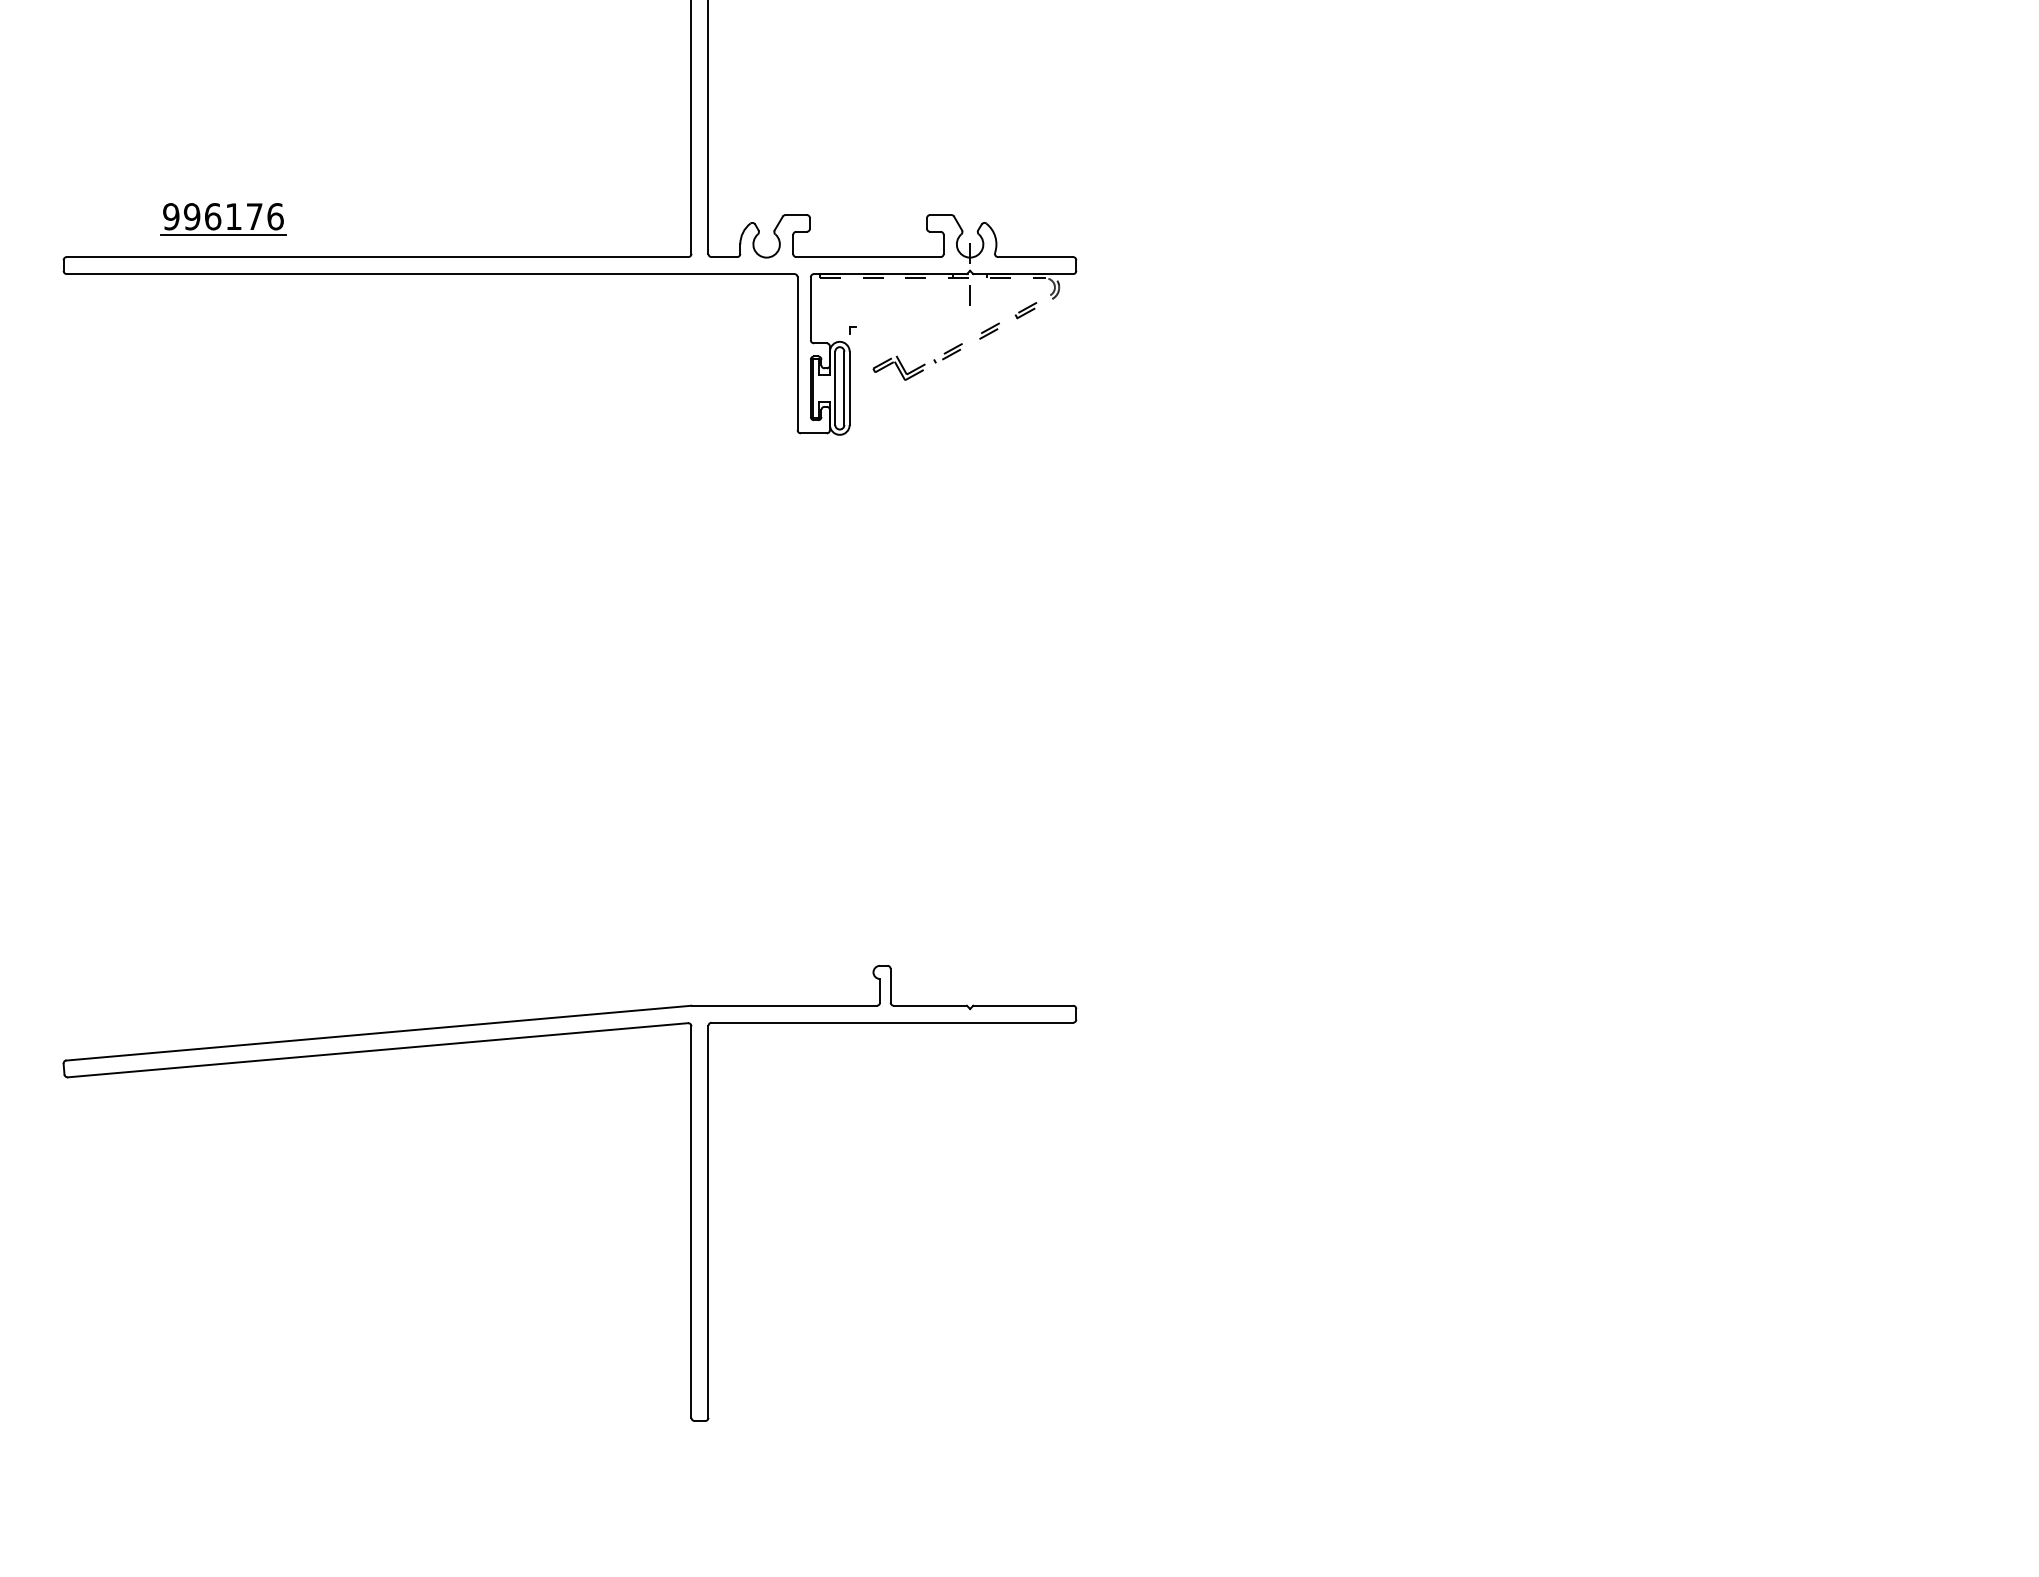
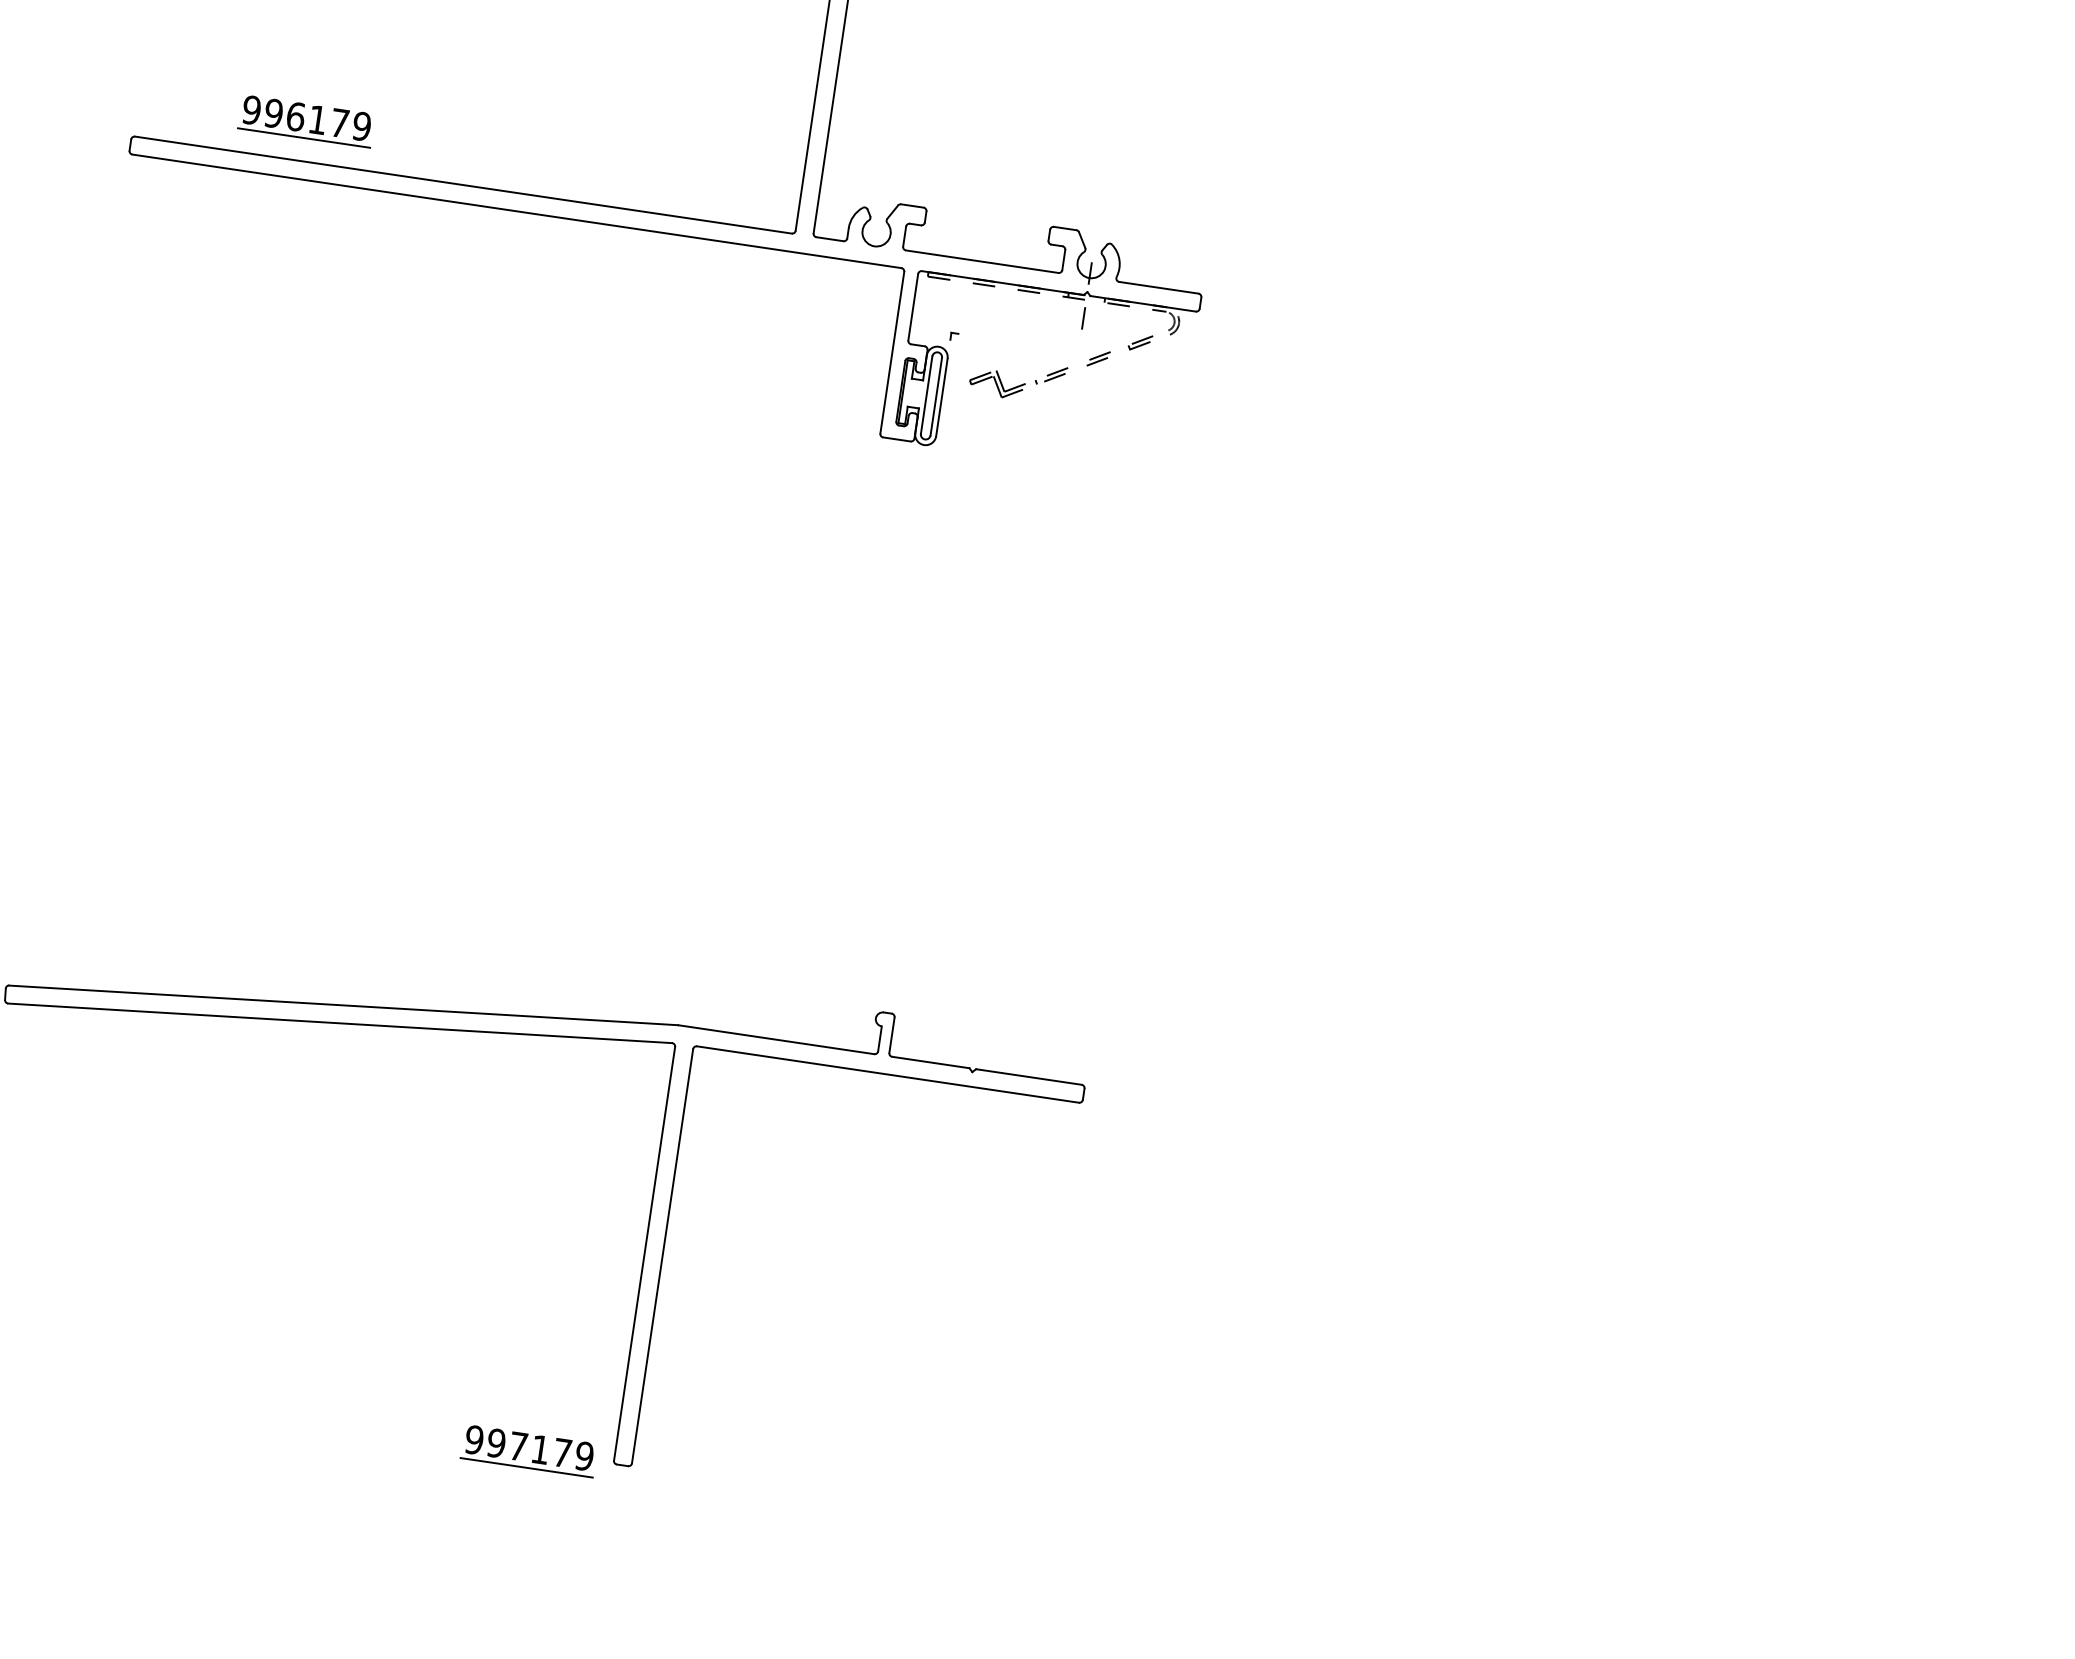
text: (275, 216) -> (361, 126), 996176 -> 996179
part: (605, 1416) -> (523, 1445), added

